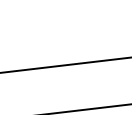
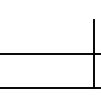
line: (116, 59) -> (94, 54), added

